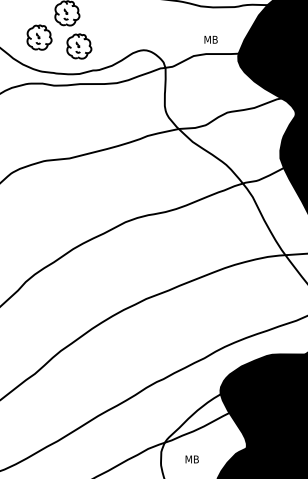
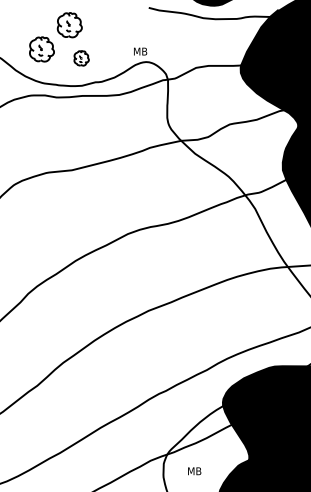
text: (211, 39) -> (140, 51), moved
part: (79, 46) -> (81, 58), size x0.6

